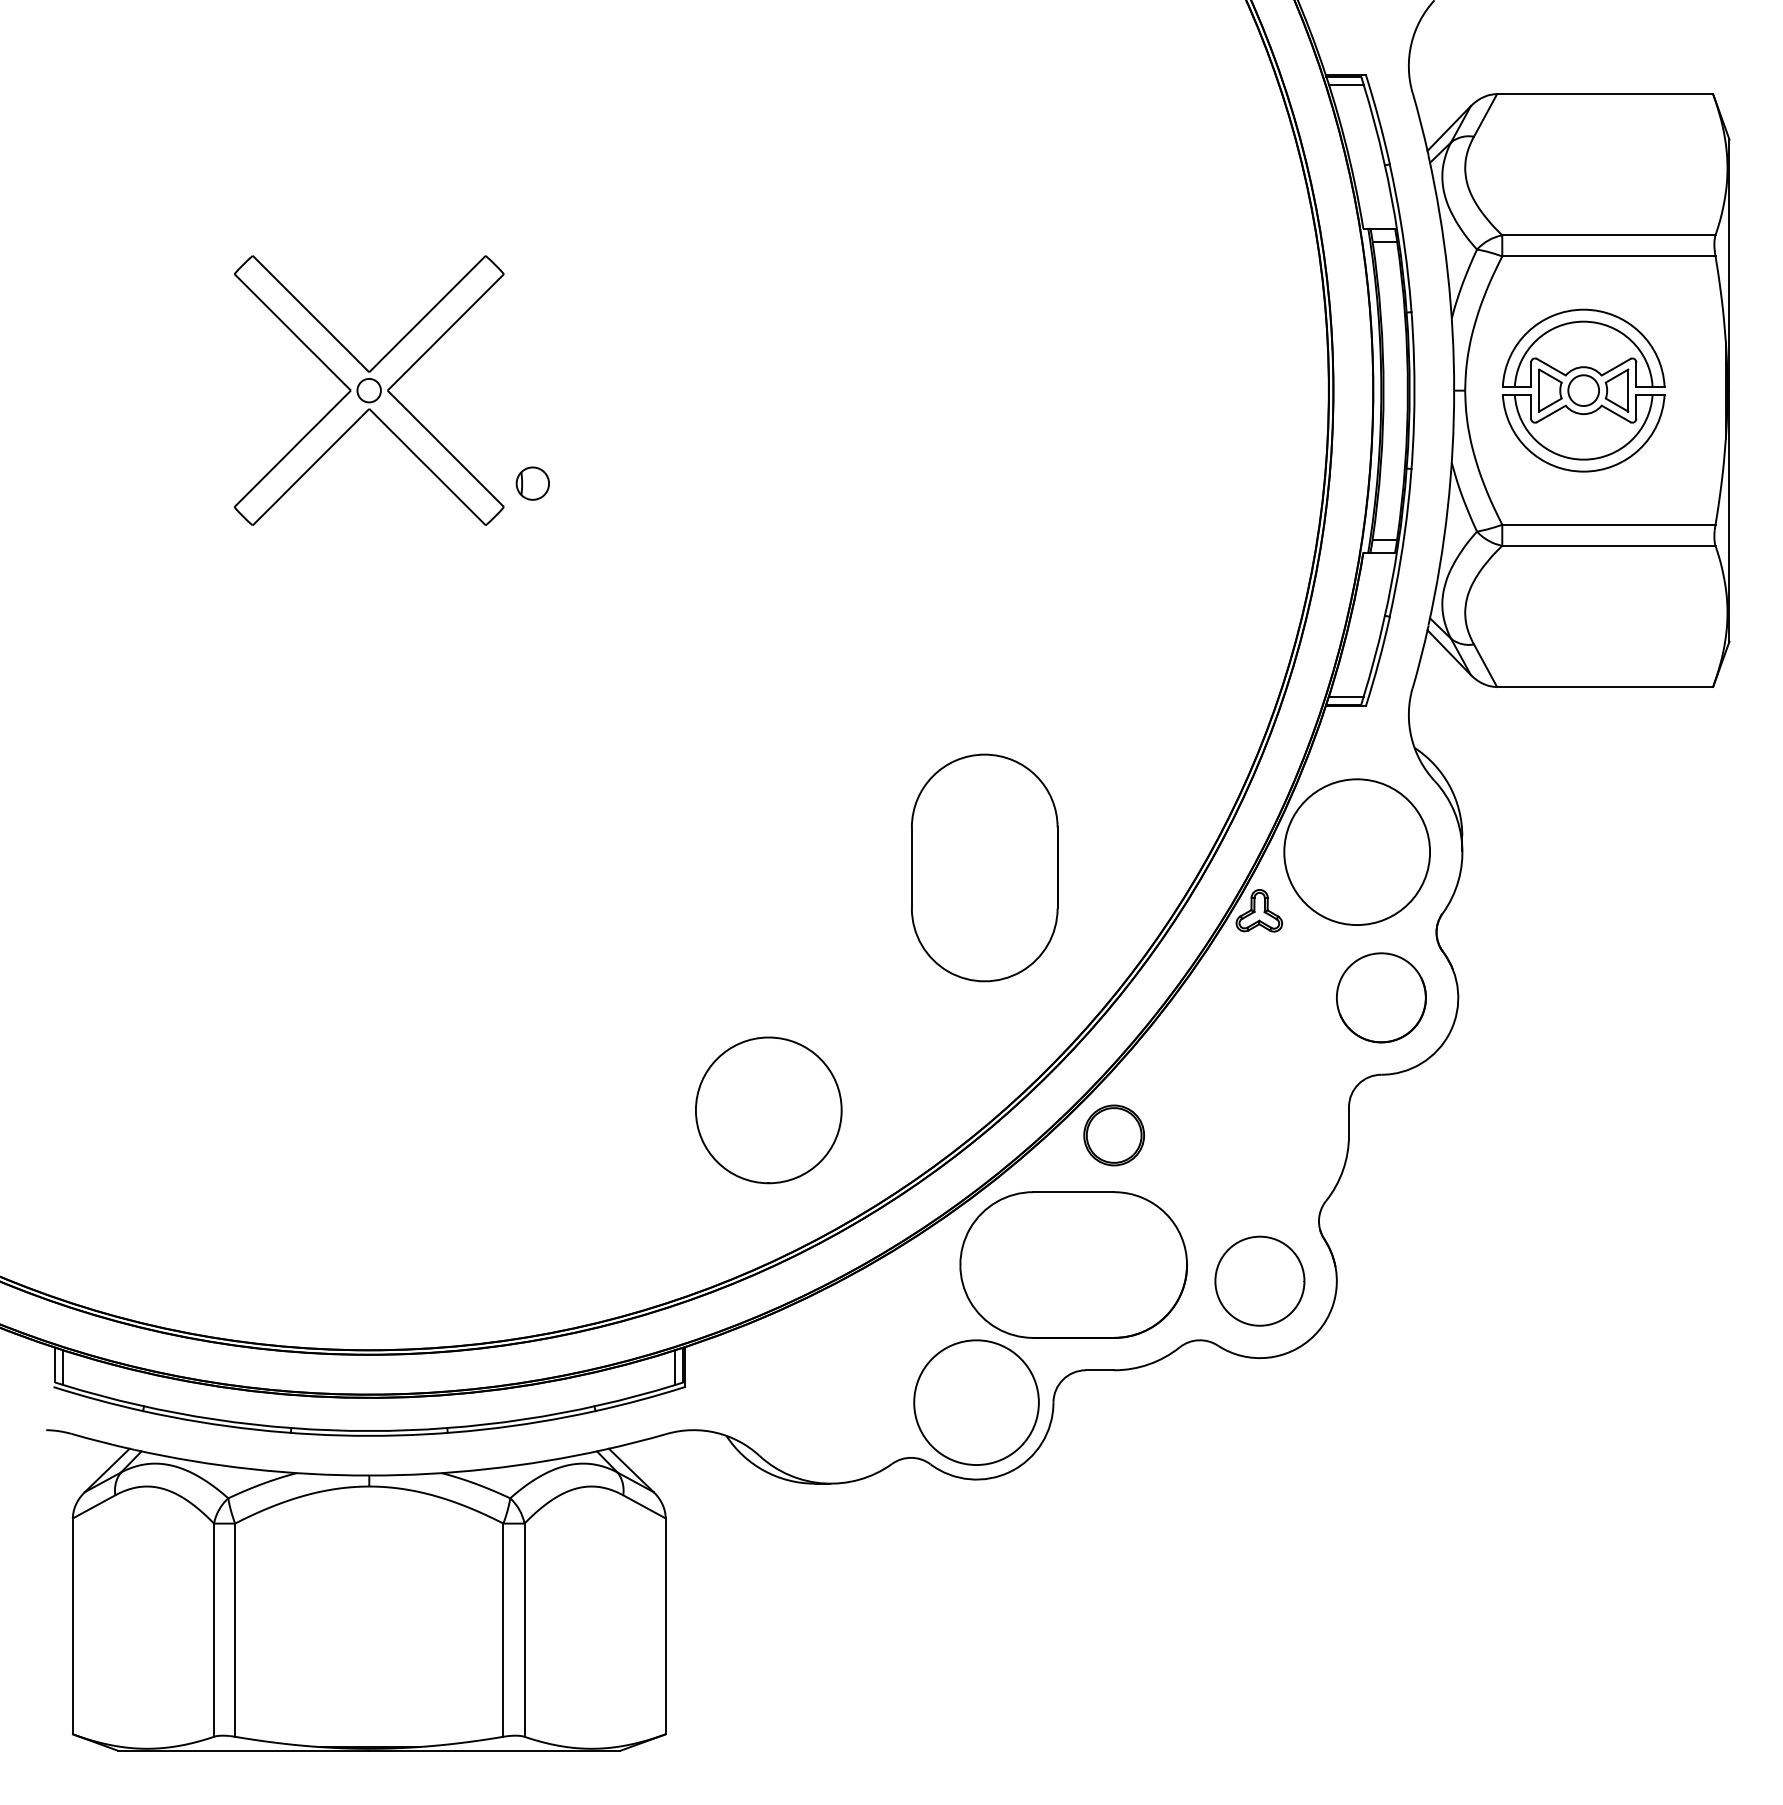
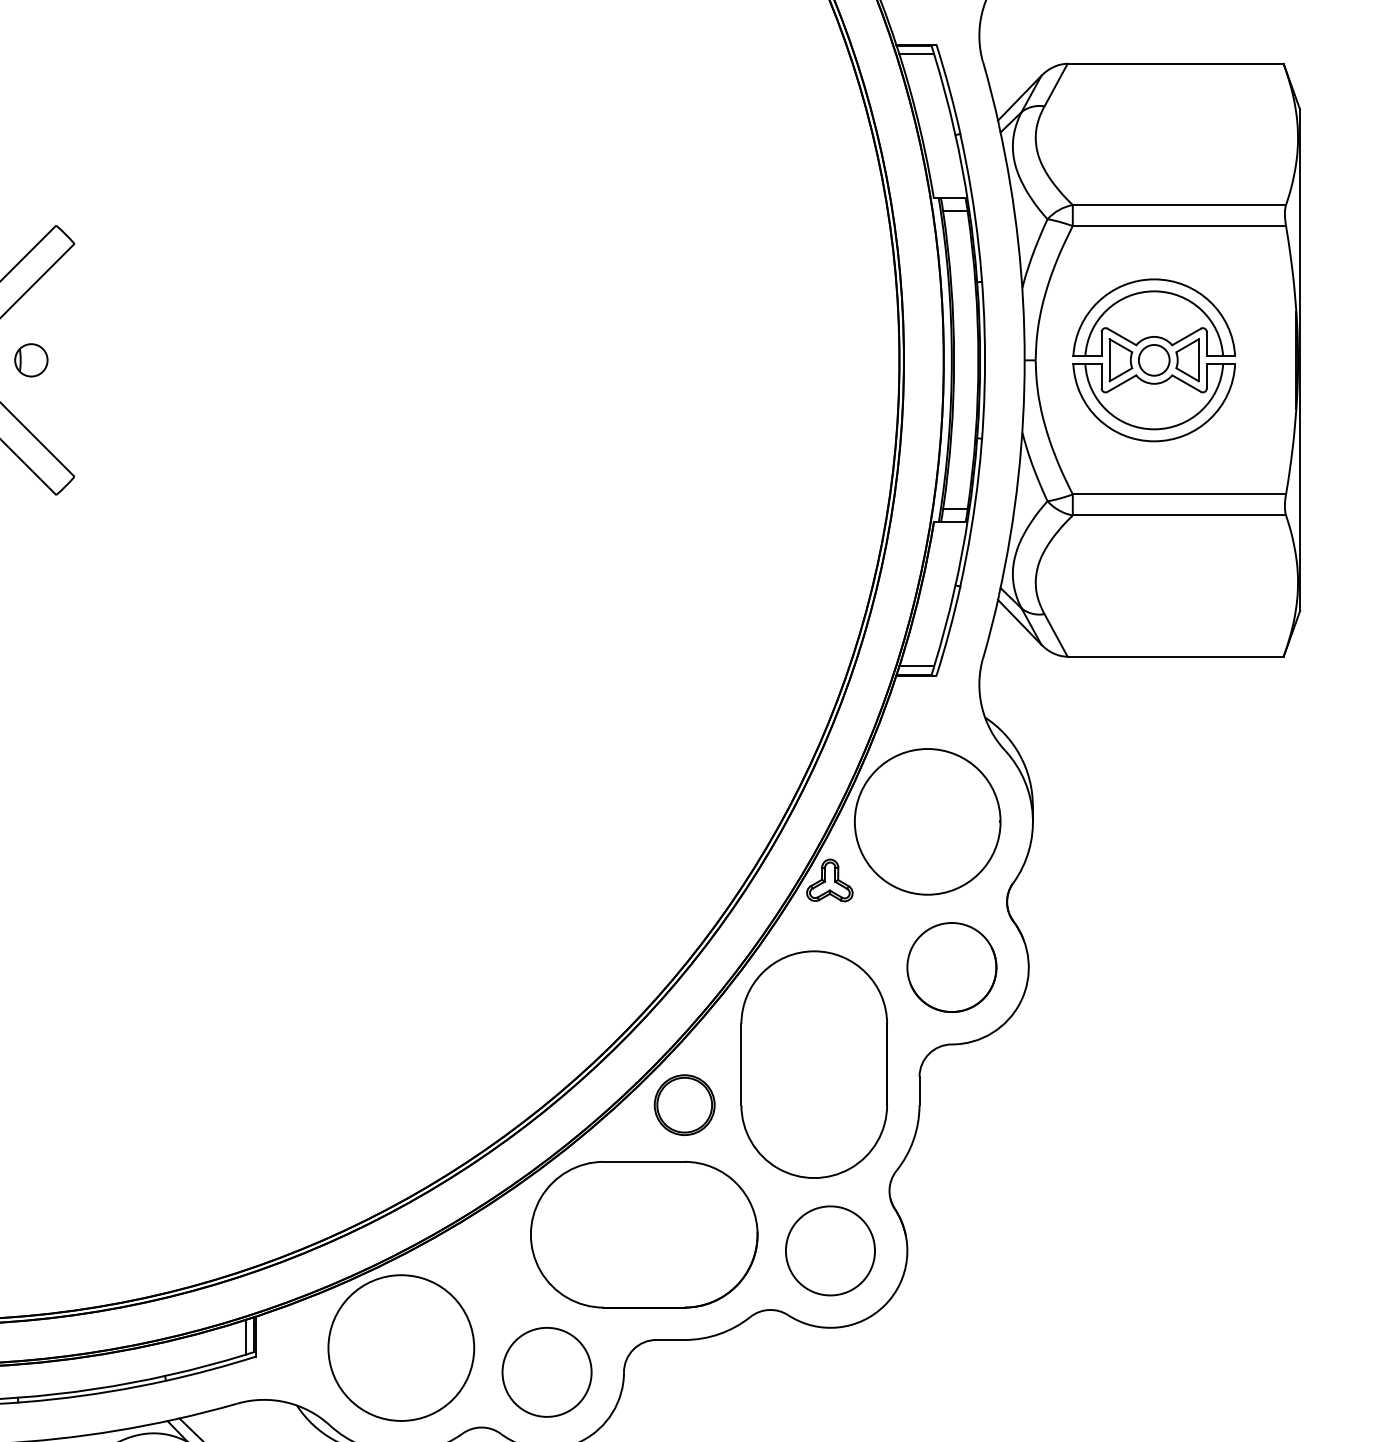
part: (532, 483) -> (31, 360), moved
part: (984, 867) -> (814, 1064), moved
part: (768, 1110) -> (401, 1348), moved
circle: (976, 1402) -> (547, 1372), size x0.71

